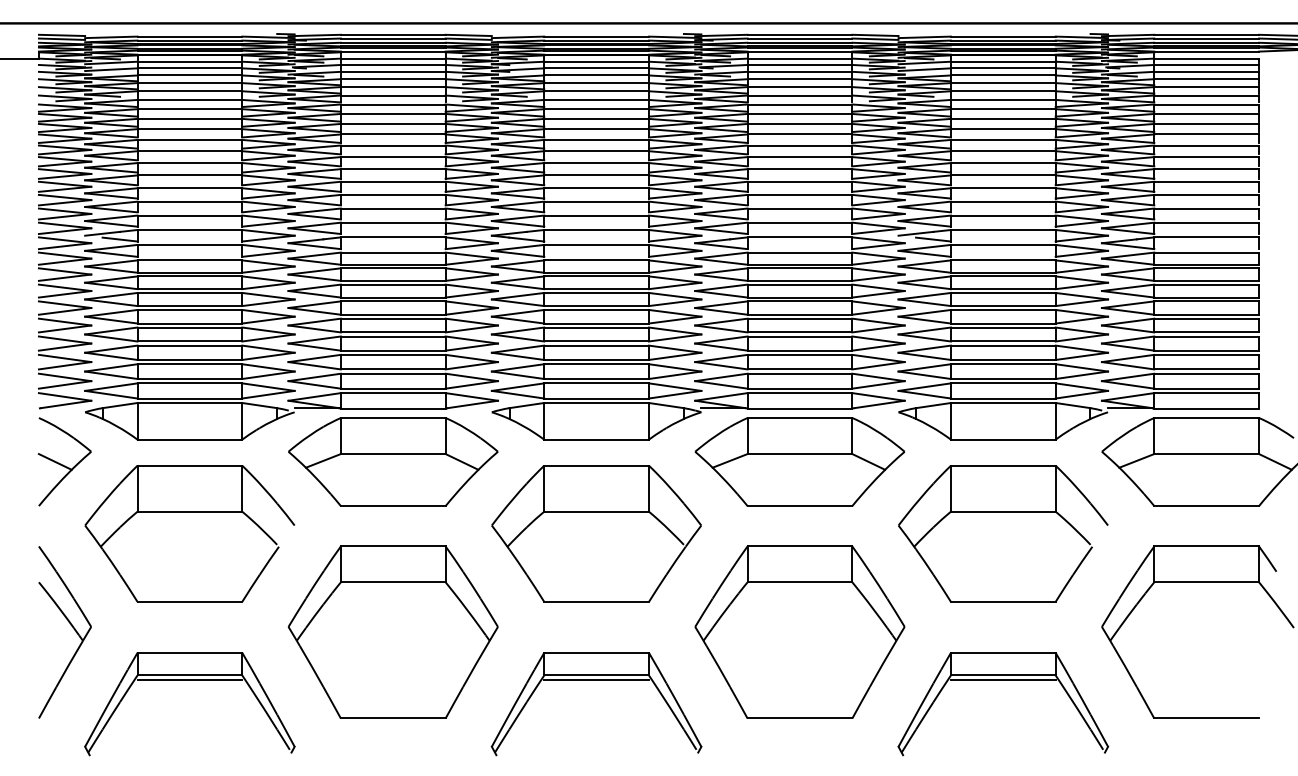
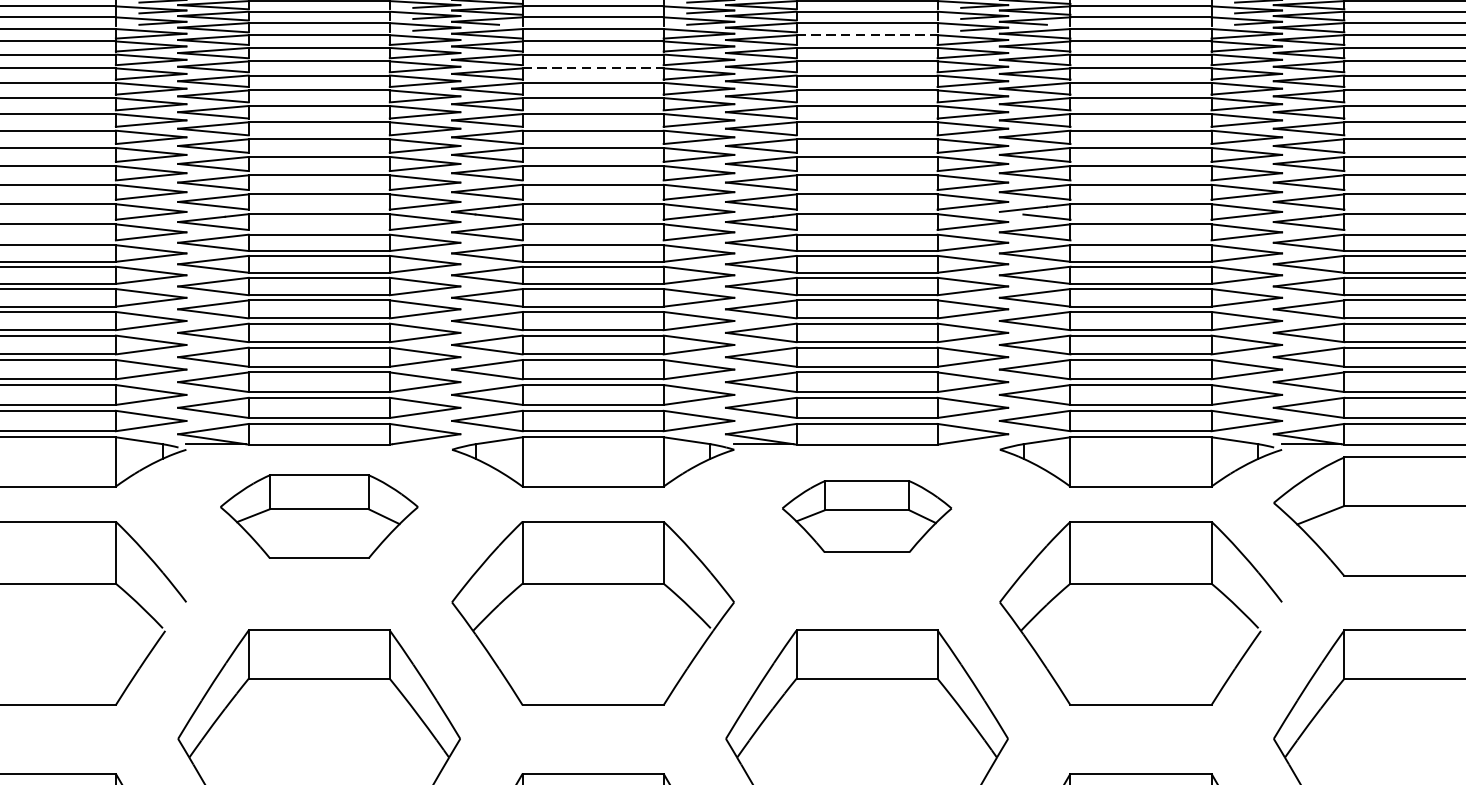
line: (800, 104) -> (867, 35), solid -> dashed
line: (597, 129) -> (594, 68), solid -> dashed
part: (393, 461) -> (319, 516), size x0.7
part: (799, 461) -> (866, 516), size x0.6

